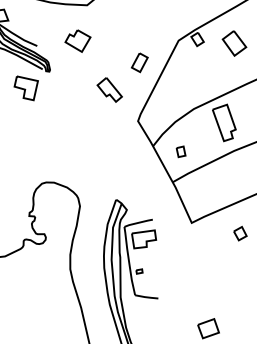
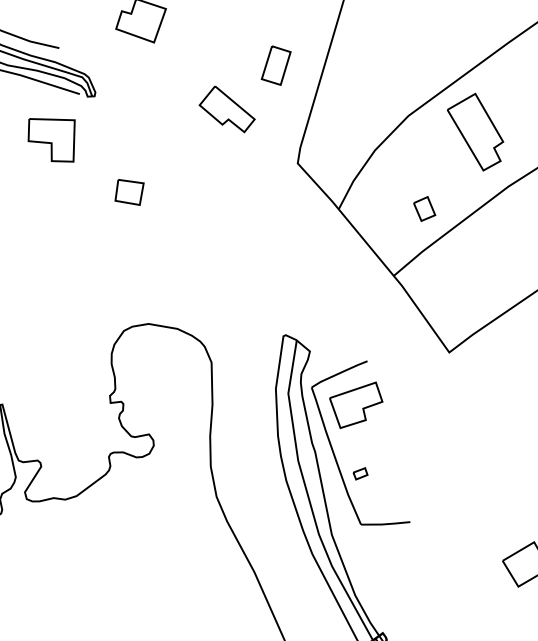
part: (139, 62) -> (275, 65), moved
part: (56, 119) -> (128, 192), added
part: (180, 151) -> (423, 208), moved

